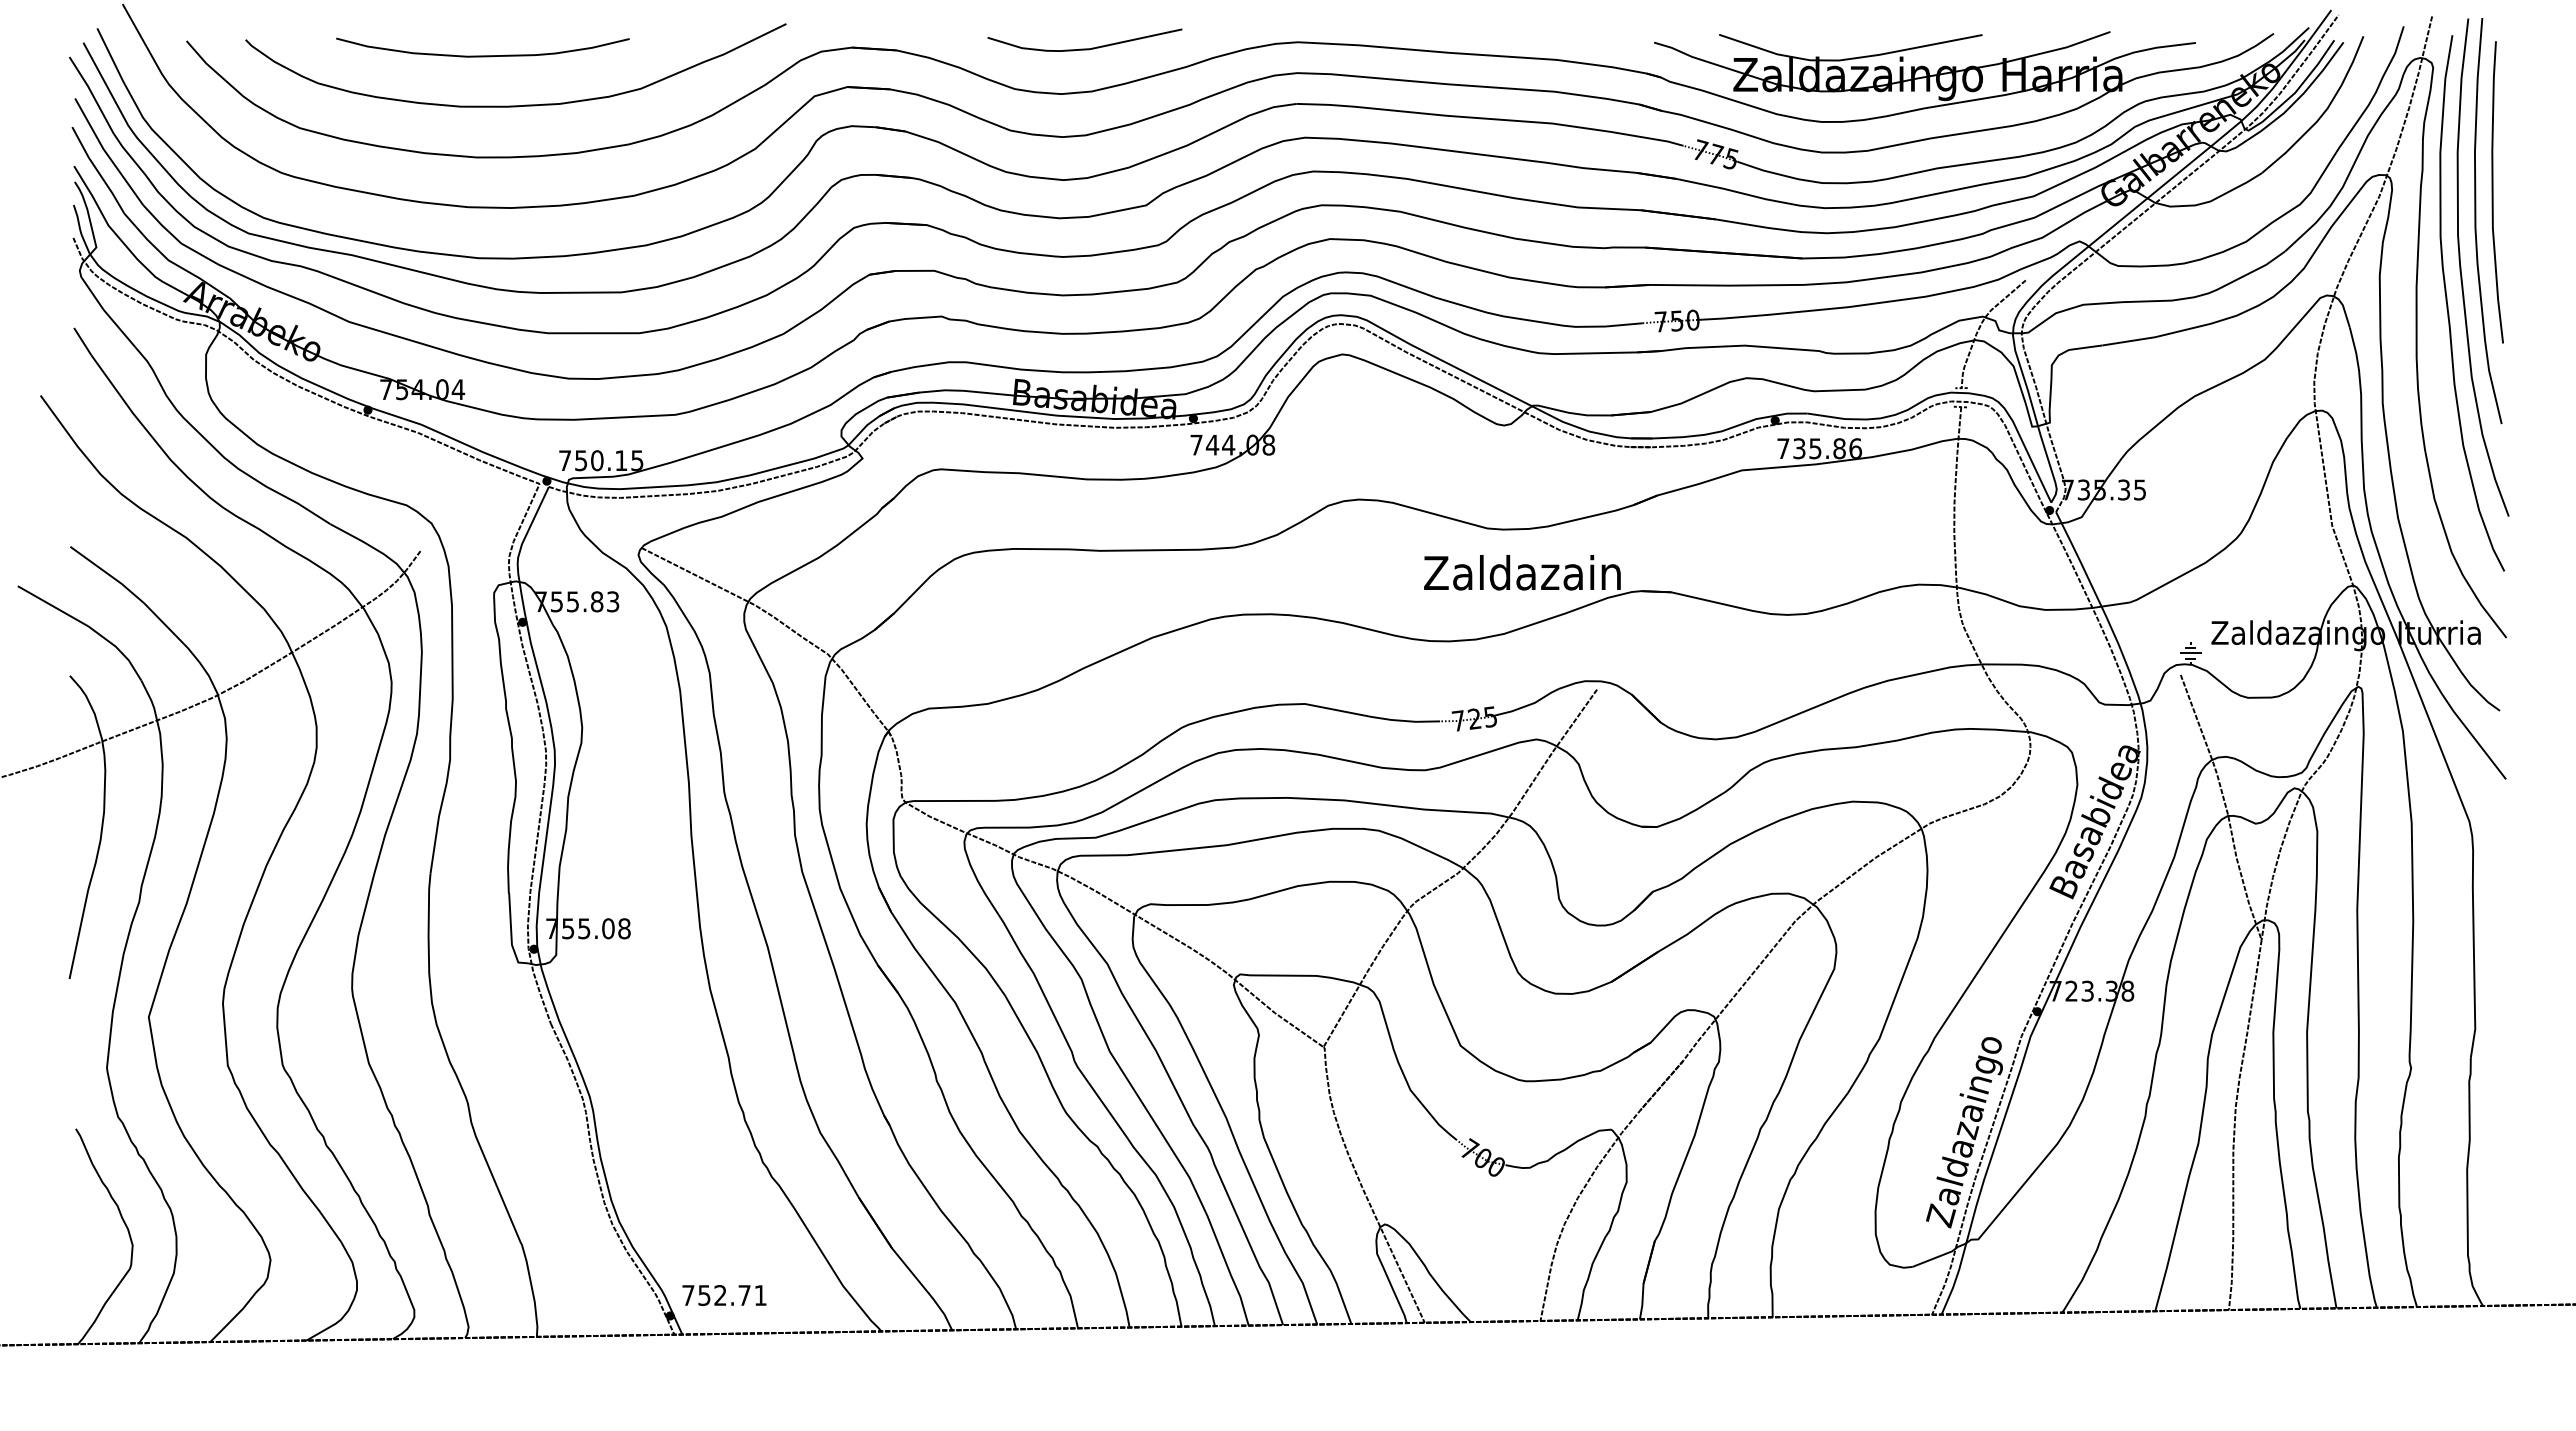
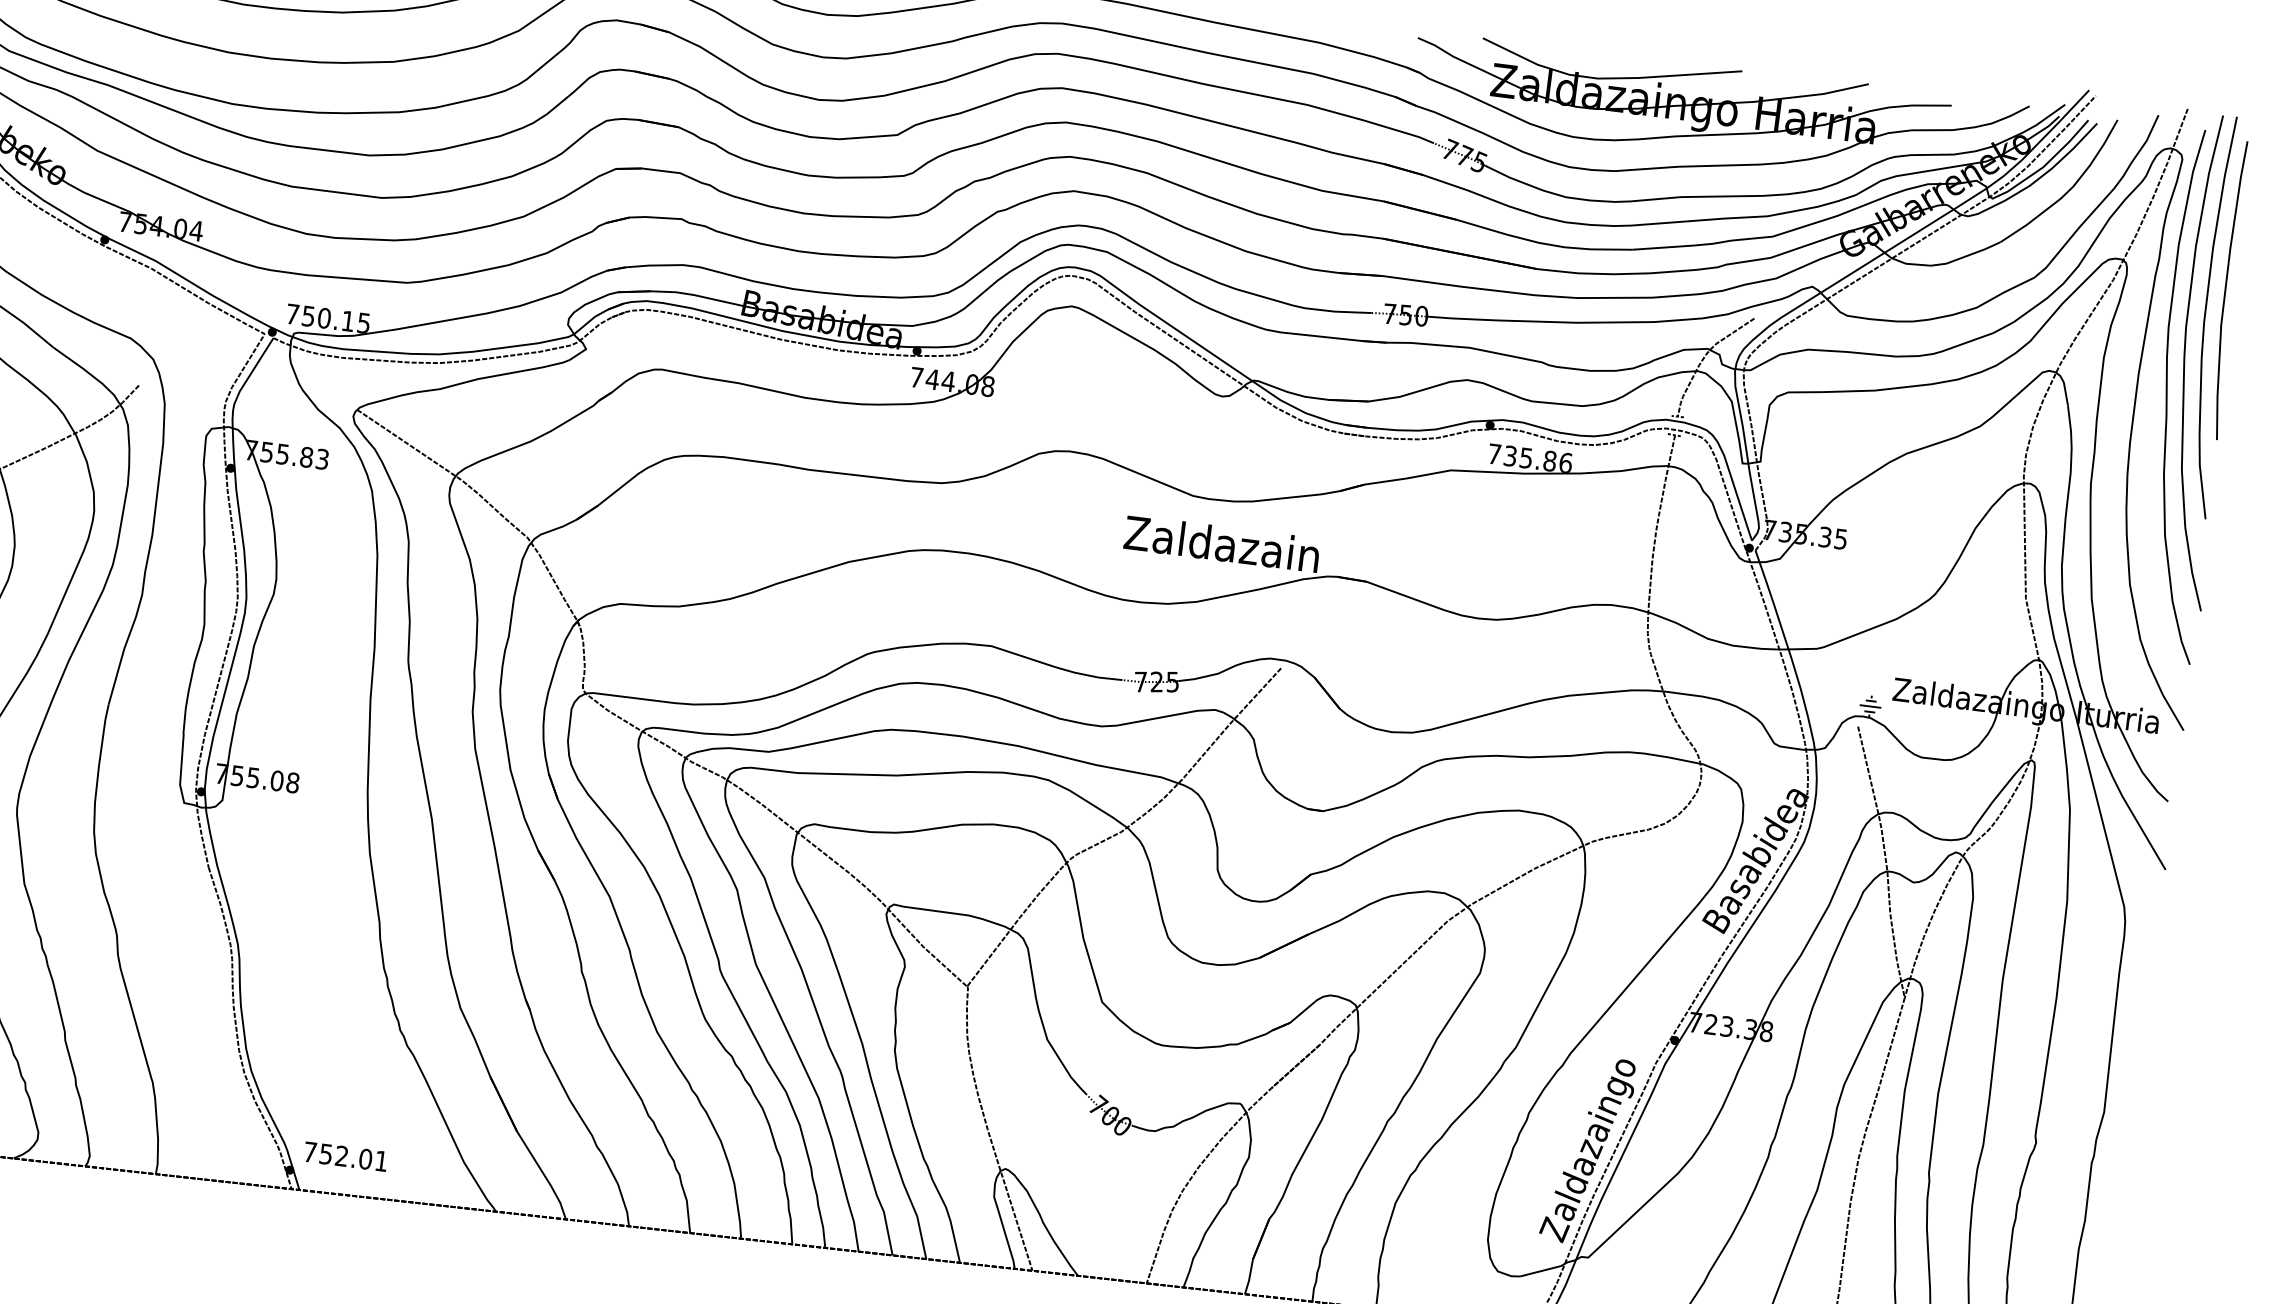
text: (744, 1295) -> (365, 1159), 752.71 -> 752.01

